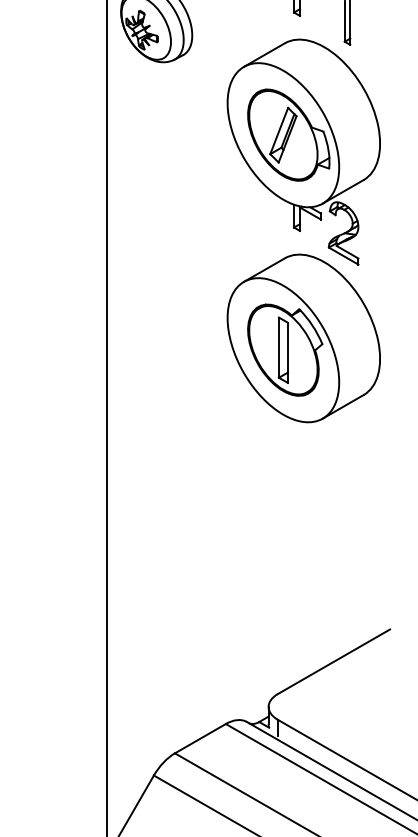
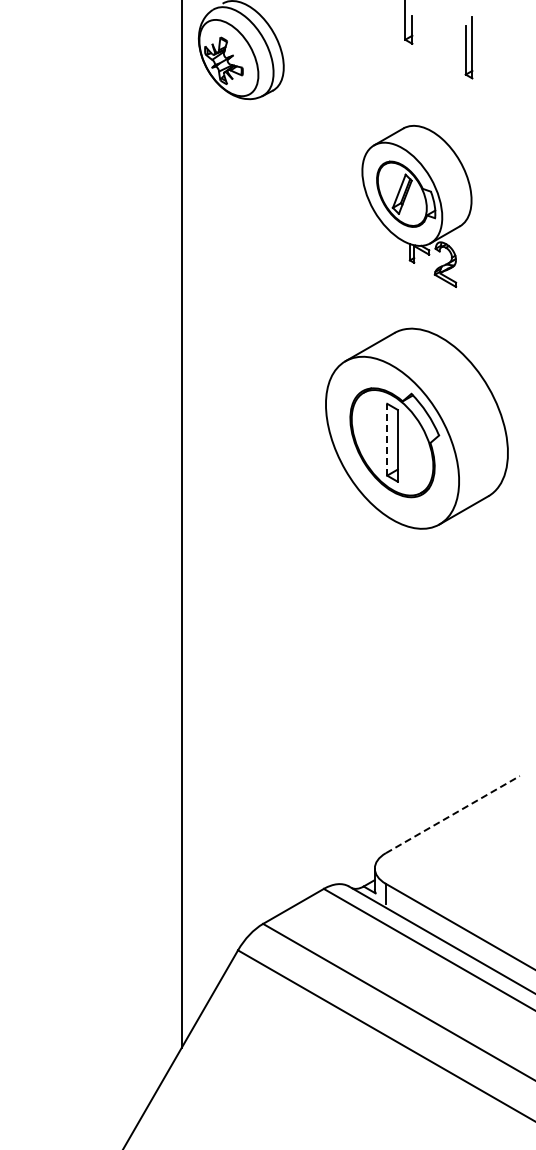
part: (303, 152) -> (416, 206), size x0.6
line: (279, 347) -> (387, 439), solid -> dashed
line: (334, 661) -> (453, 814), solid -> dashed

